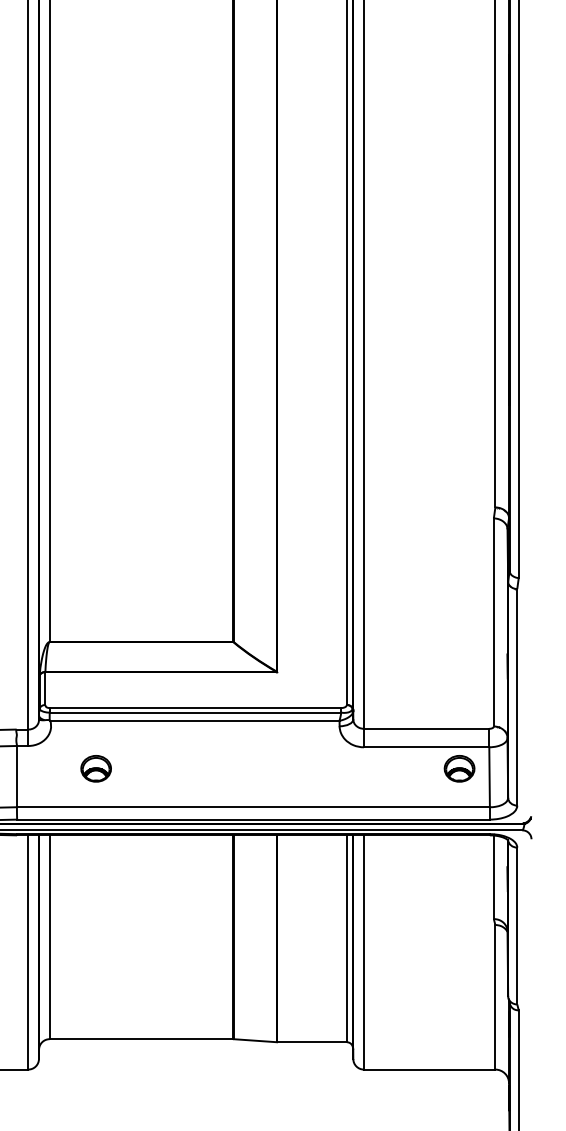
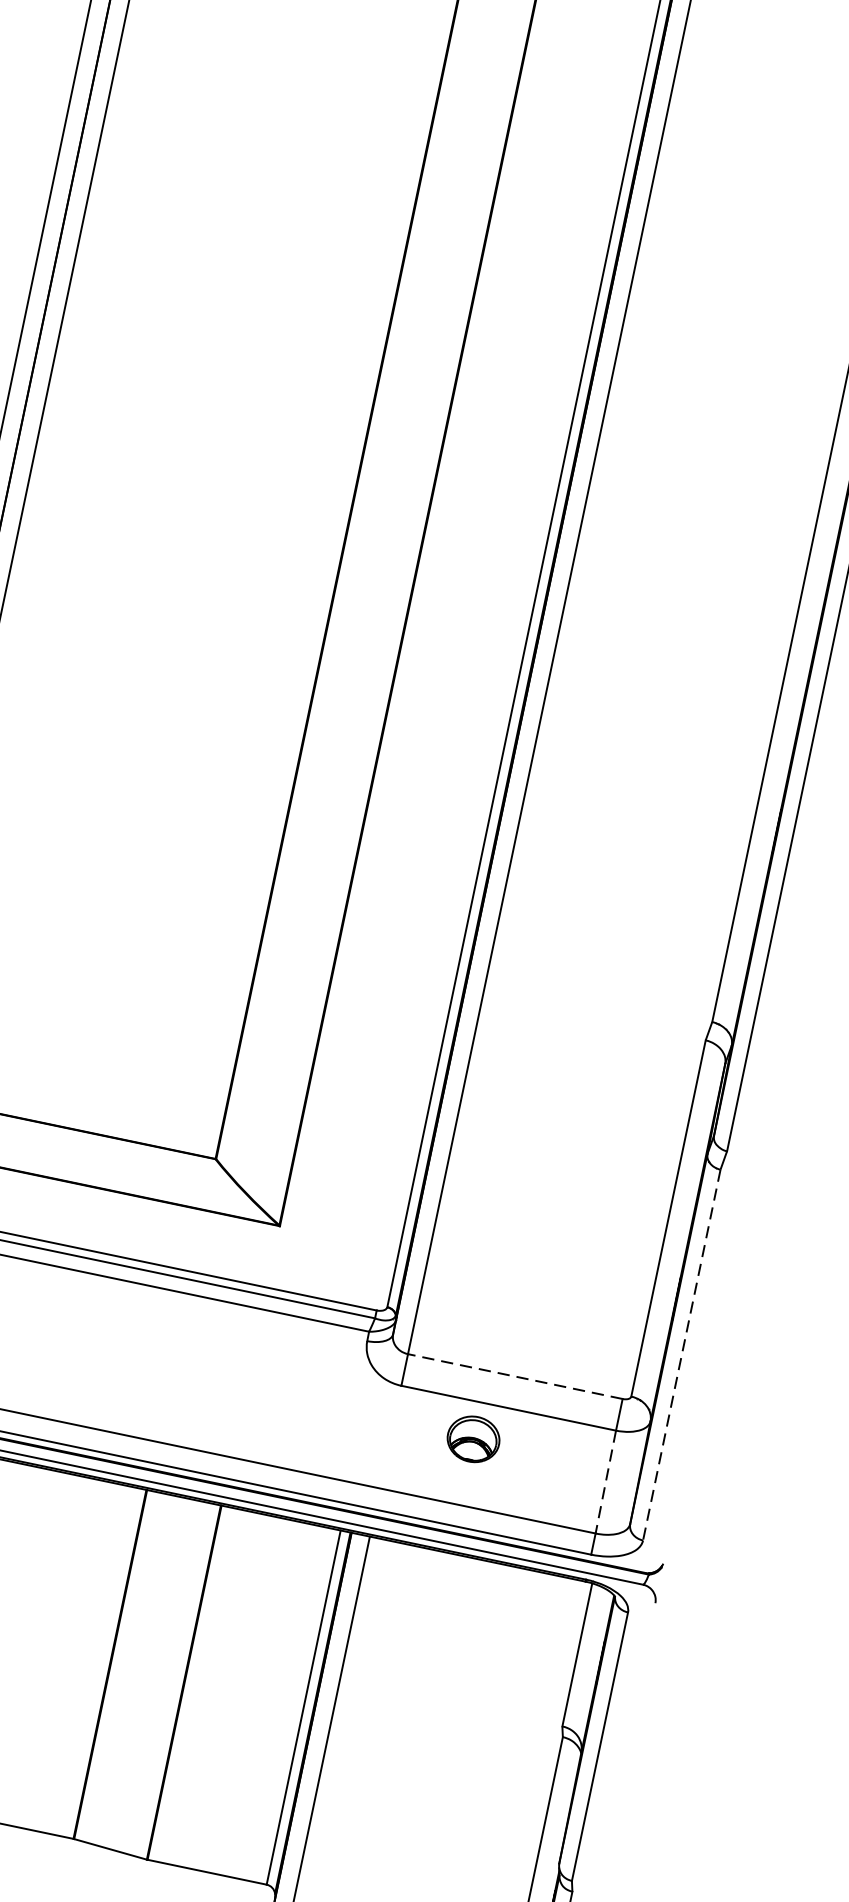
line: (517, 697) -> (682, 1355), solid -> dashed
line: (426, 728) -> (515, 1375), solid -> dashed
part: (459, 768) -> (473, 1438), moved
line: (489, 777) -> (605, 1482), solid -> dashed

